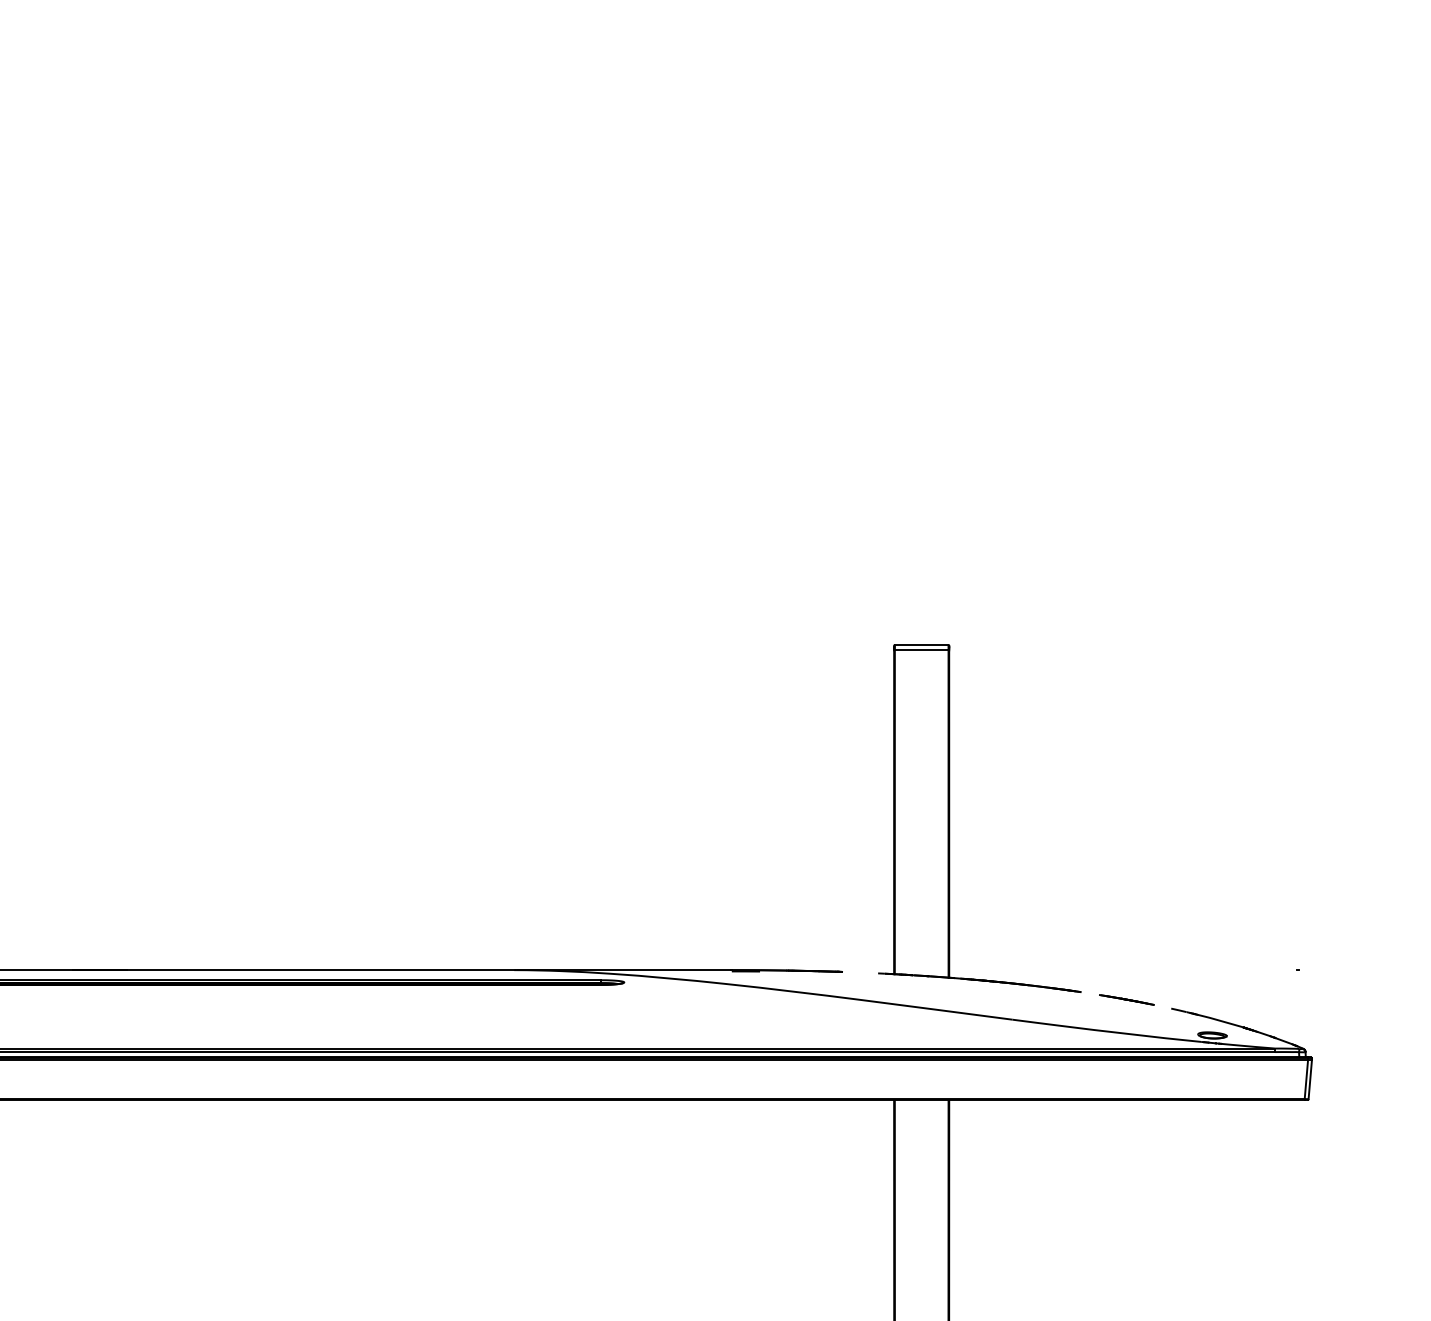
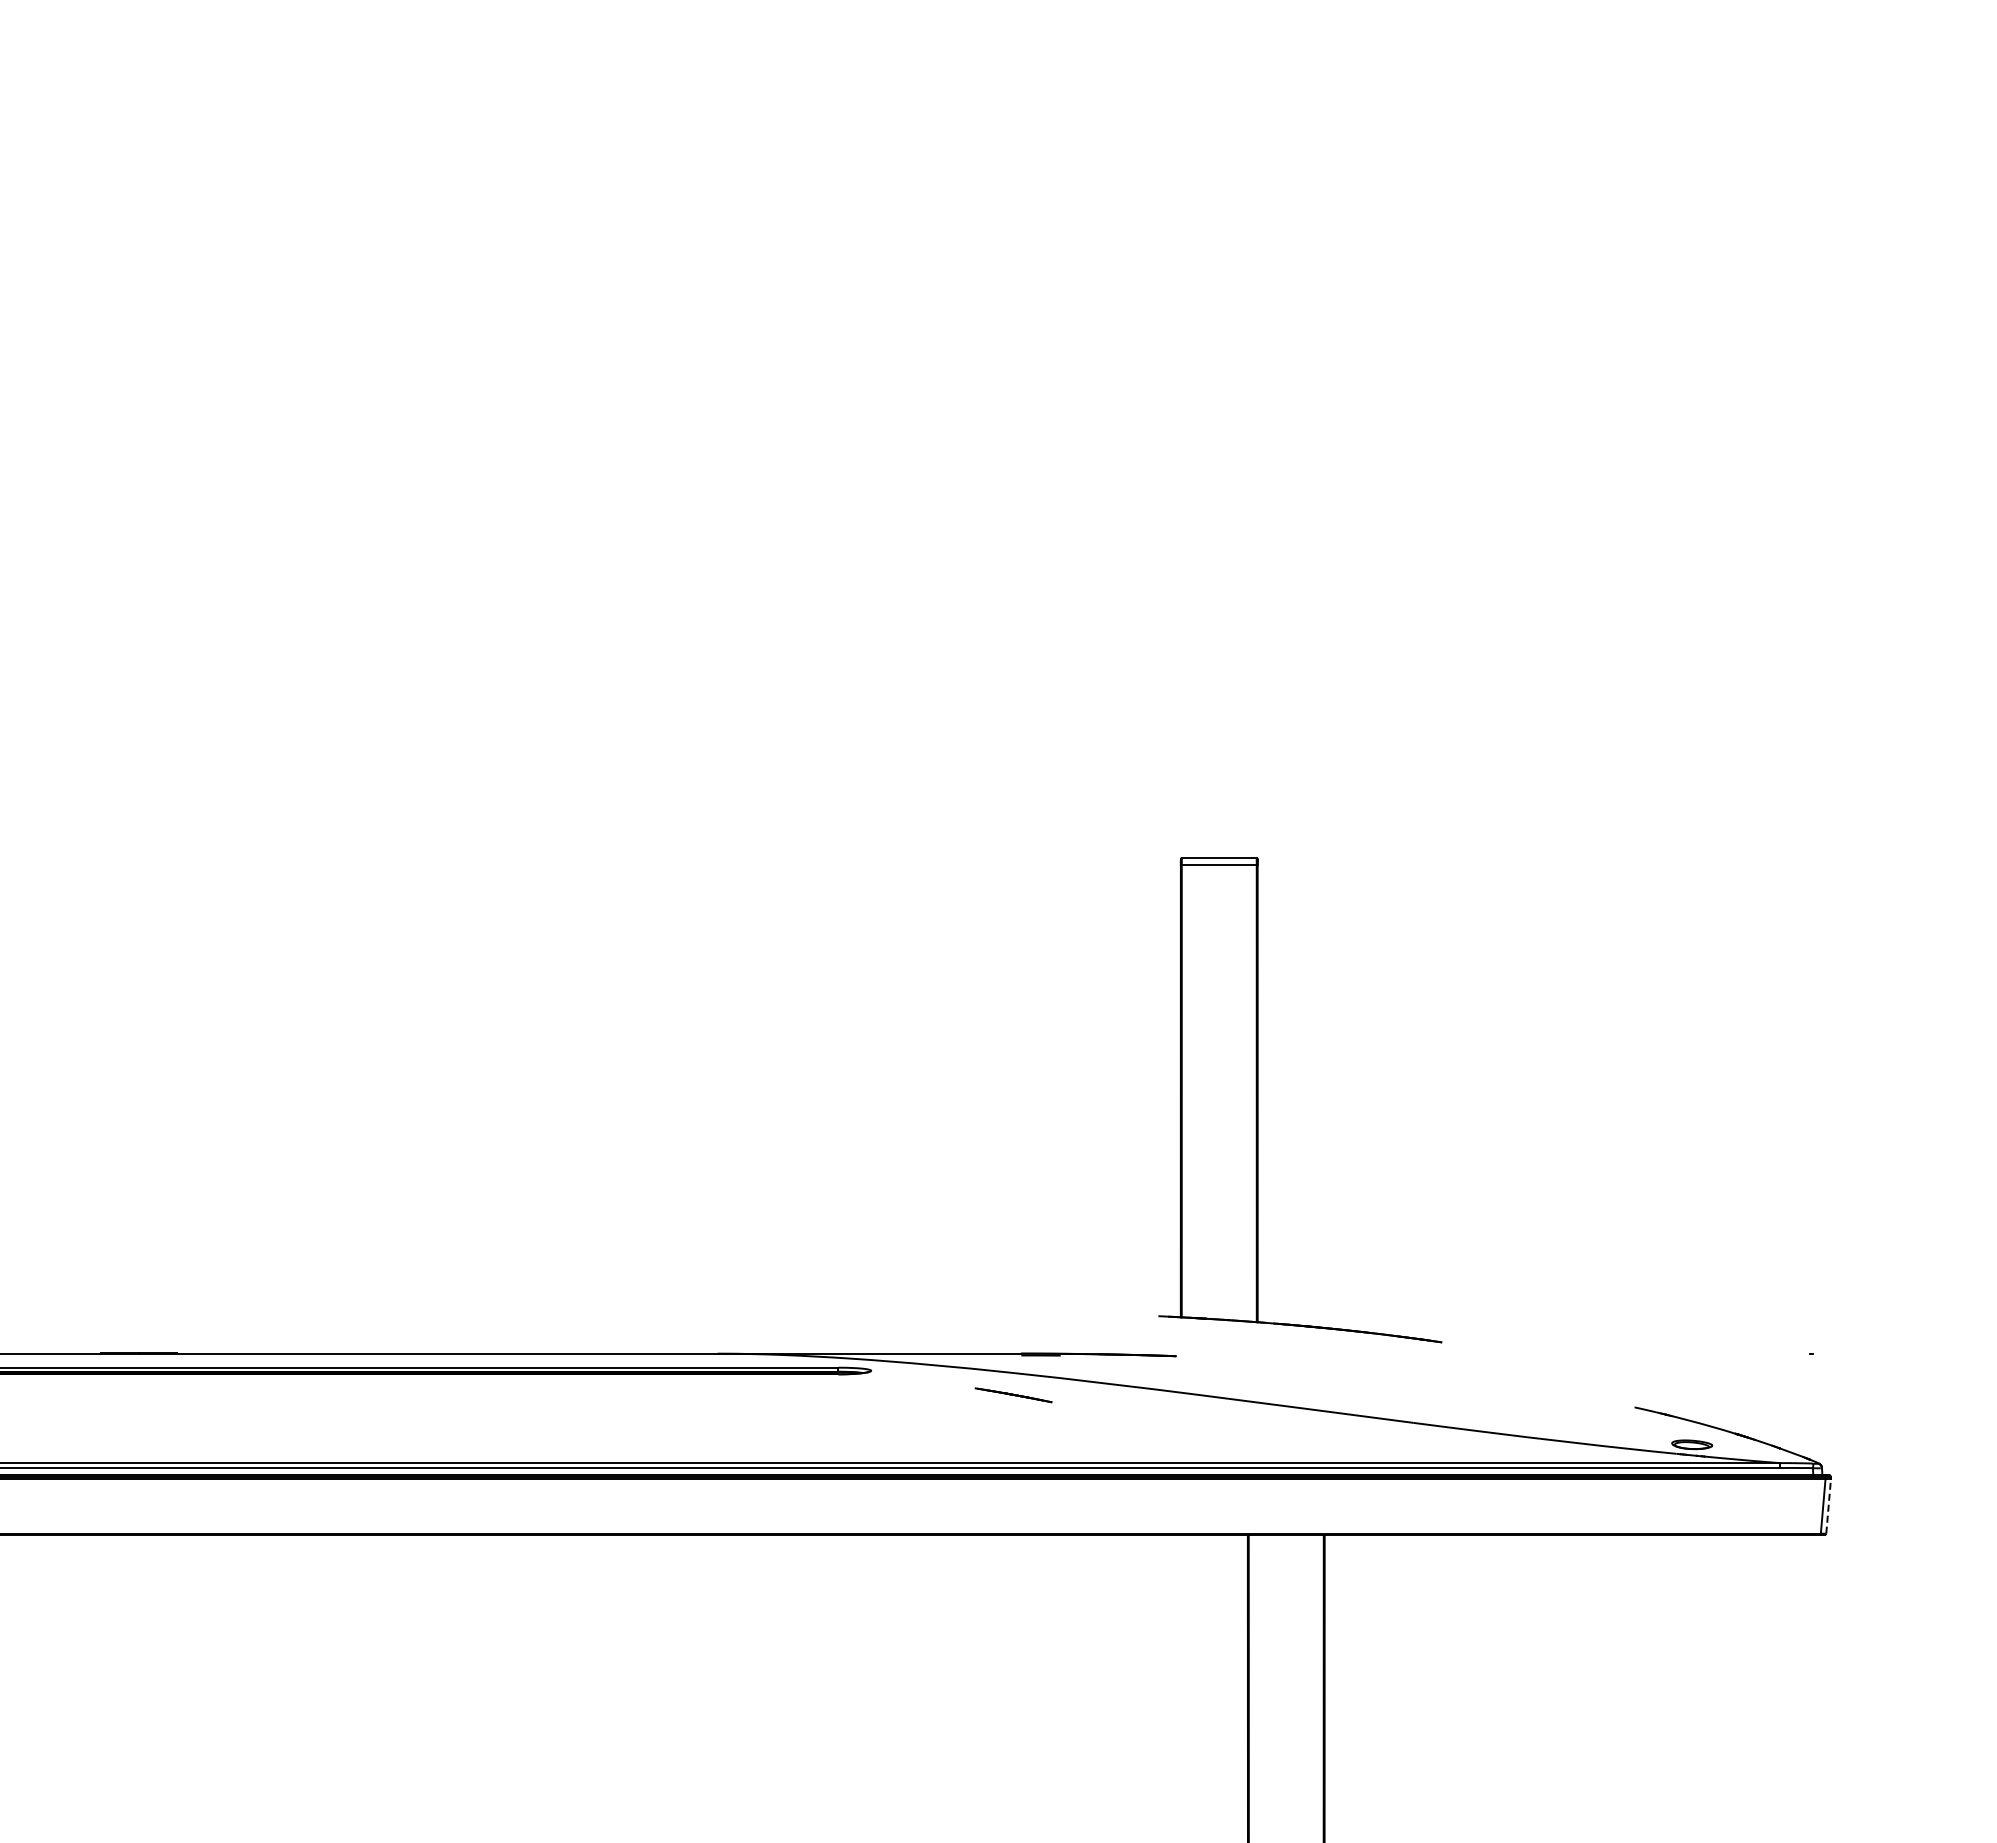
part: (949, 818) -> (1258, 1100), moved
line: (1126, 1000) -> (1013, 1395), moved
line: (1310, 1079) -> (1828, 1506), solid -> dashed

